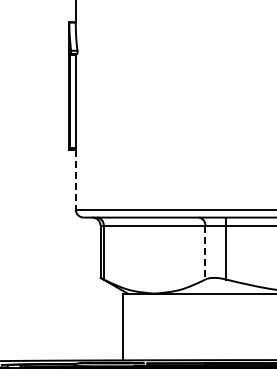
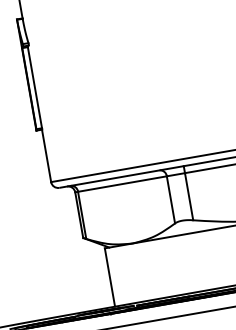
line: (75, 180) -> (46, 156), dashed -> solid
line: (205, 252) -> (171, 199), dashed -> solid

